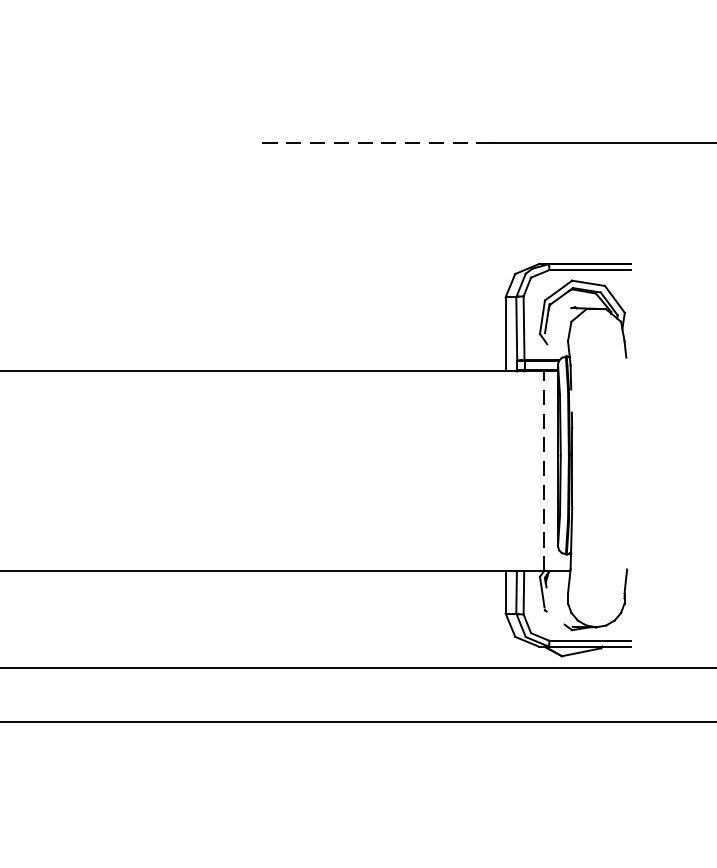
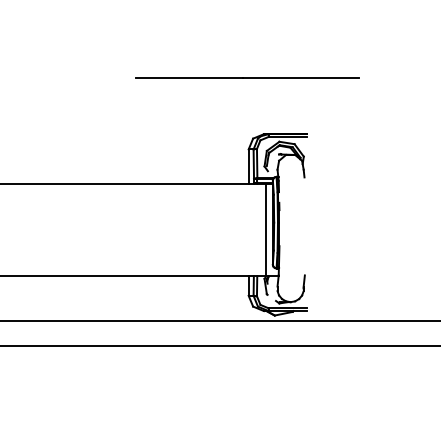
line: (377, 141) -> (189, 77), dashed -> solid
line: (544, 470) -> (266, 229), dashed -> solid

